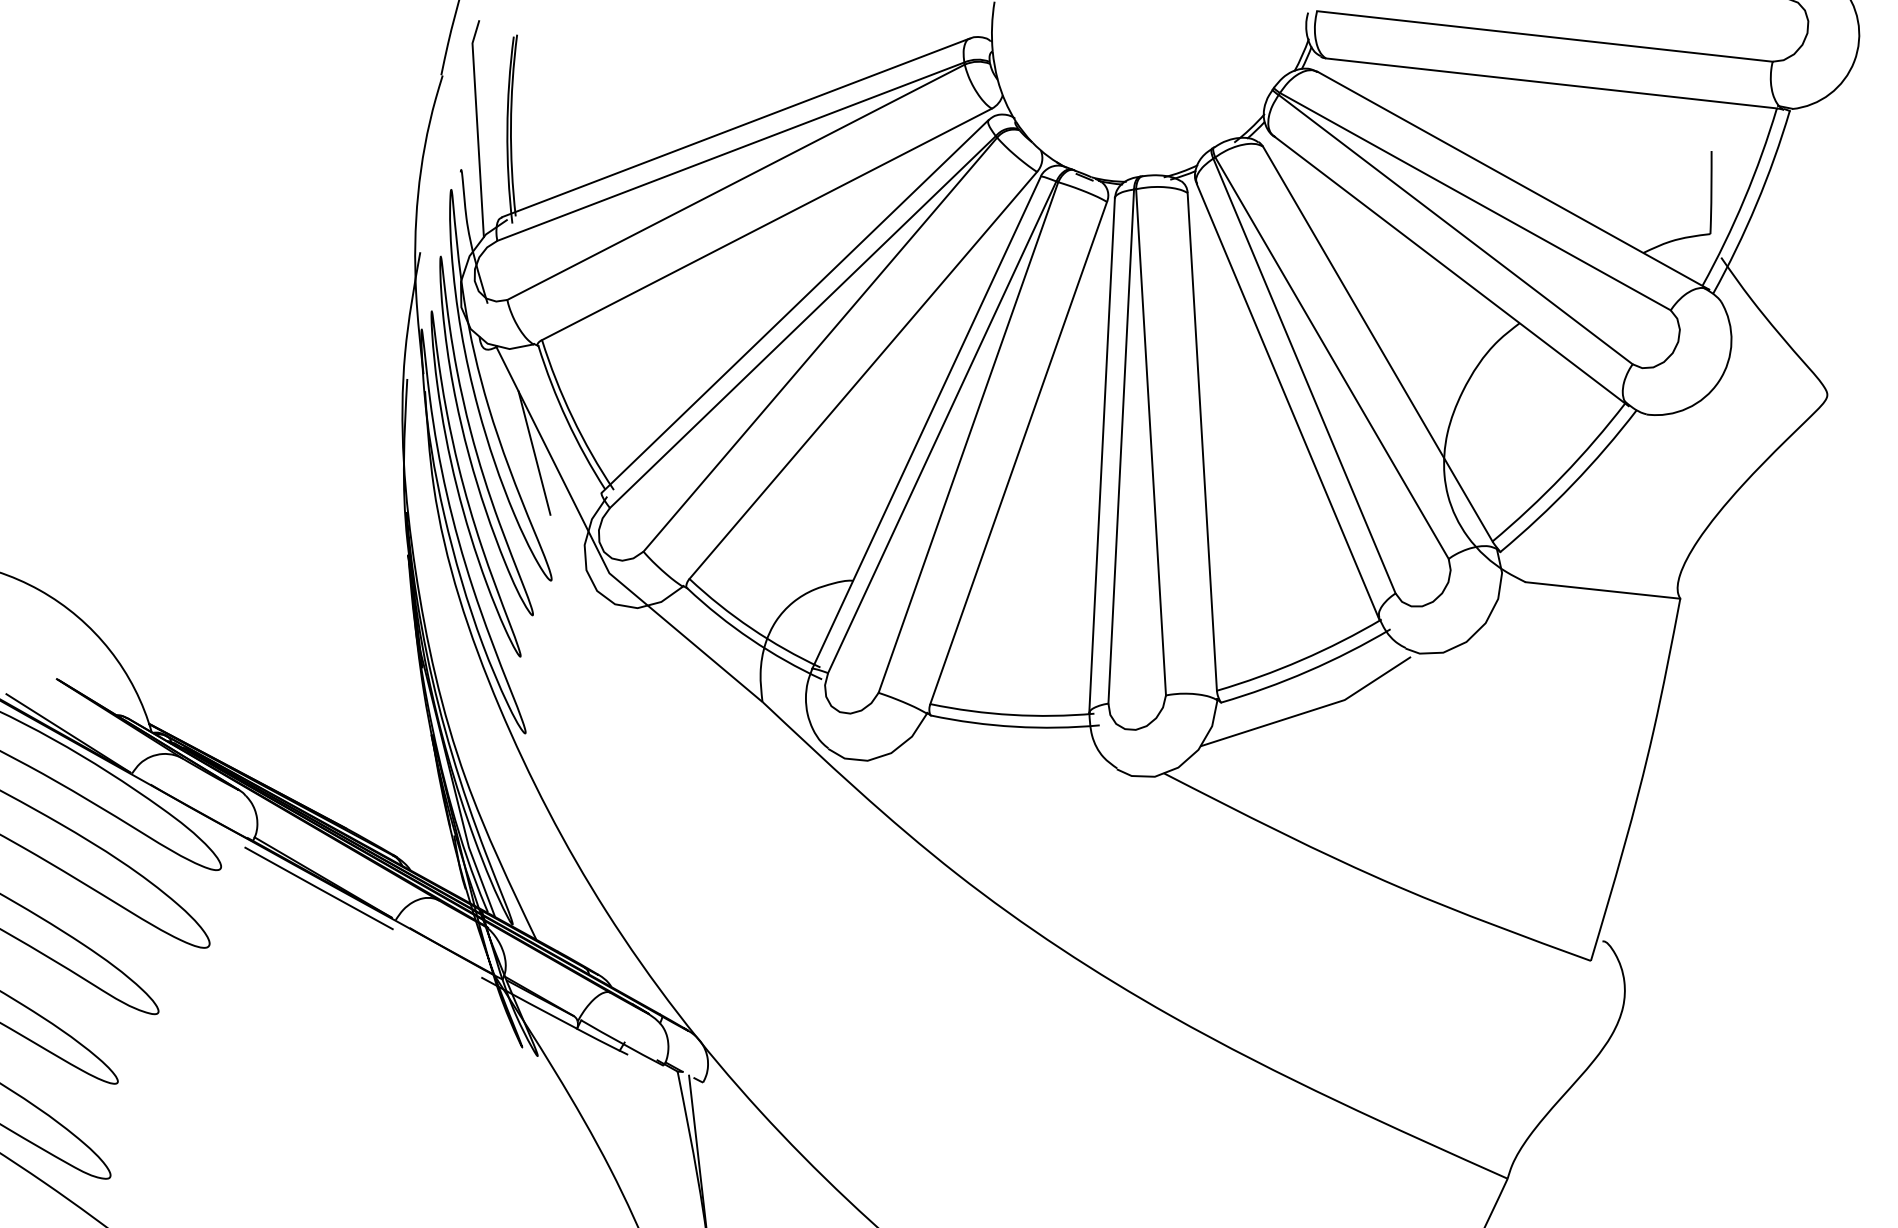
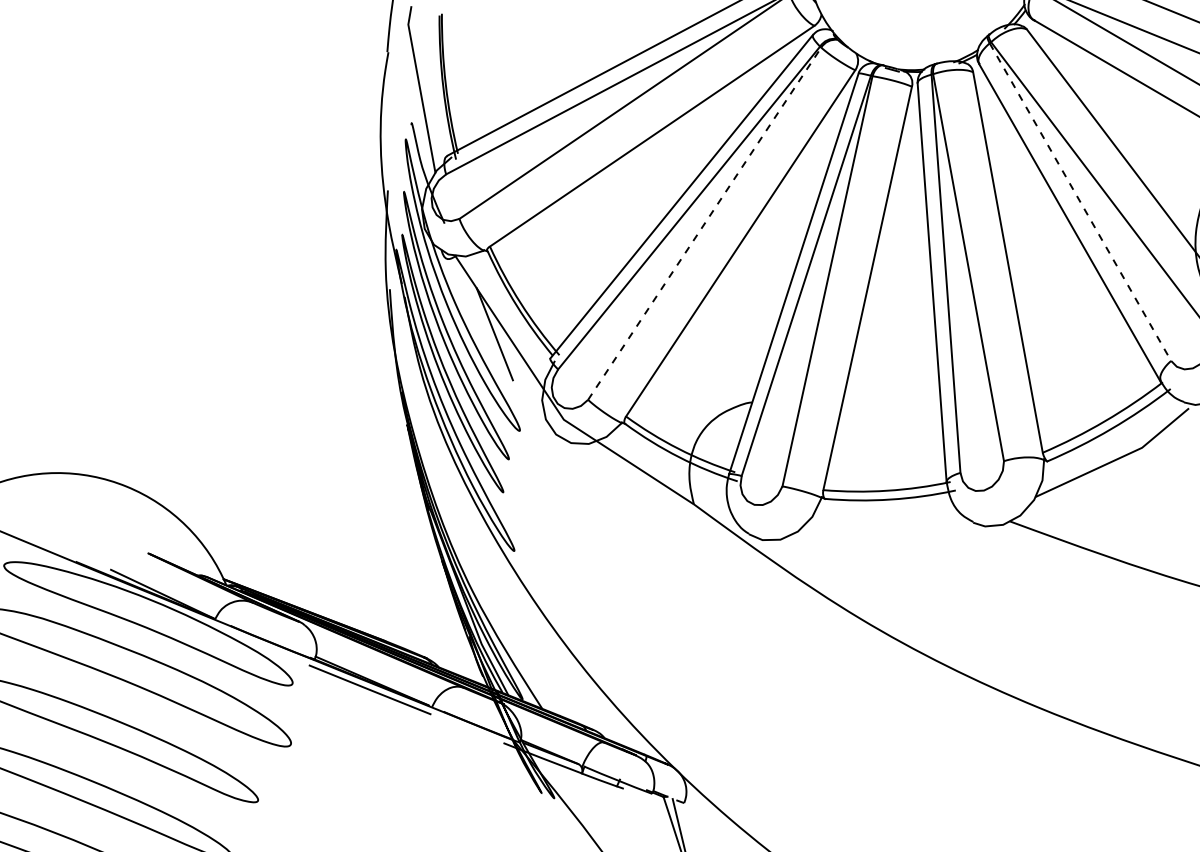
line: (820, 344) -> (704, 223), solid -> dashed
line: (1304, 376) -> (1080, 202), solid -> dashed

